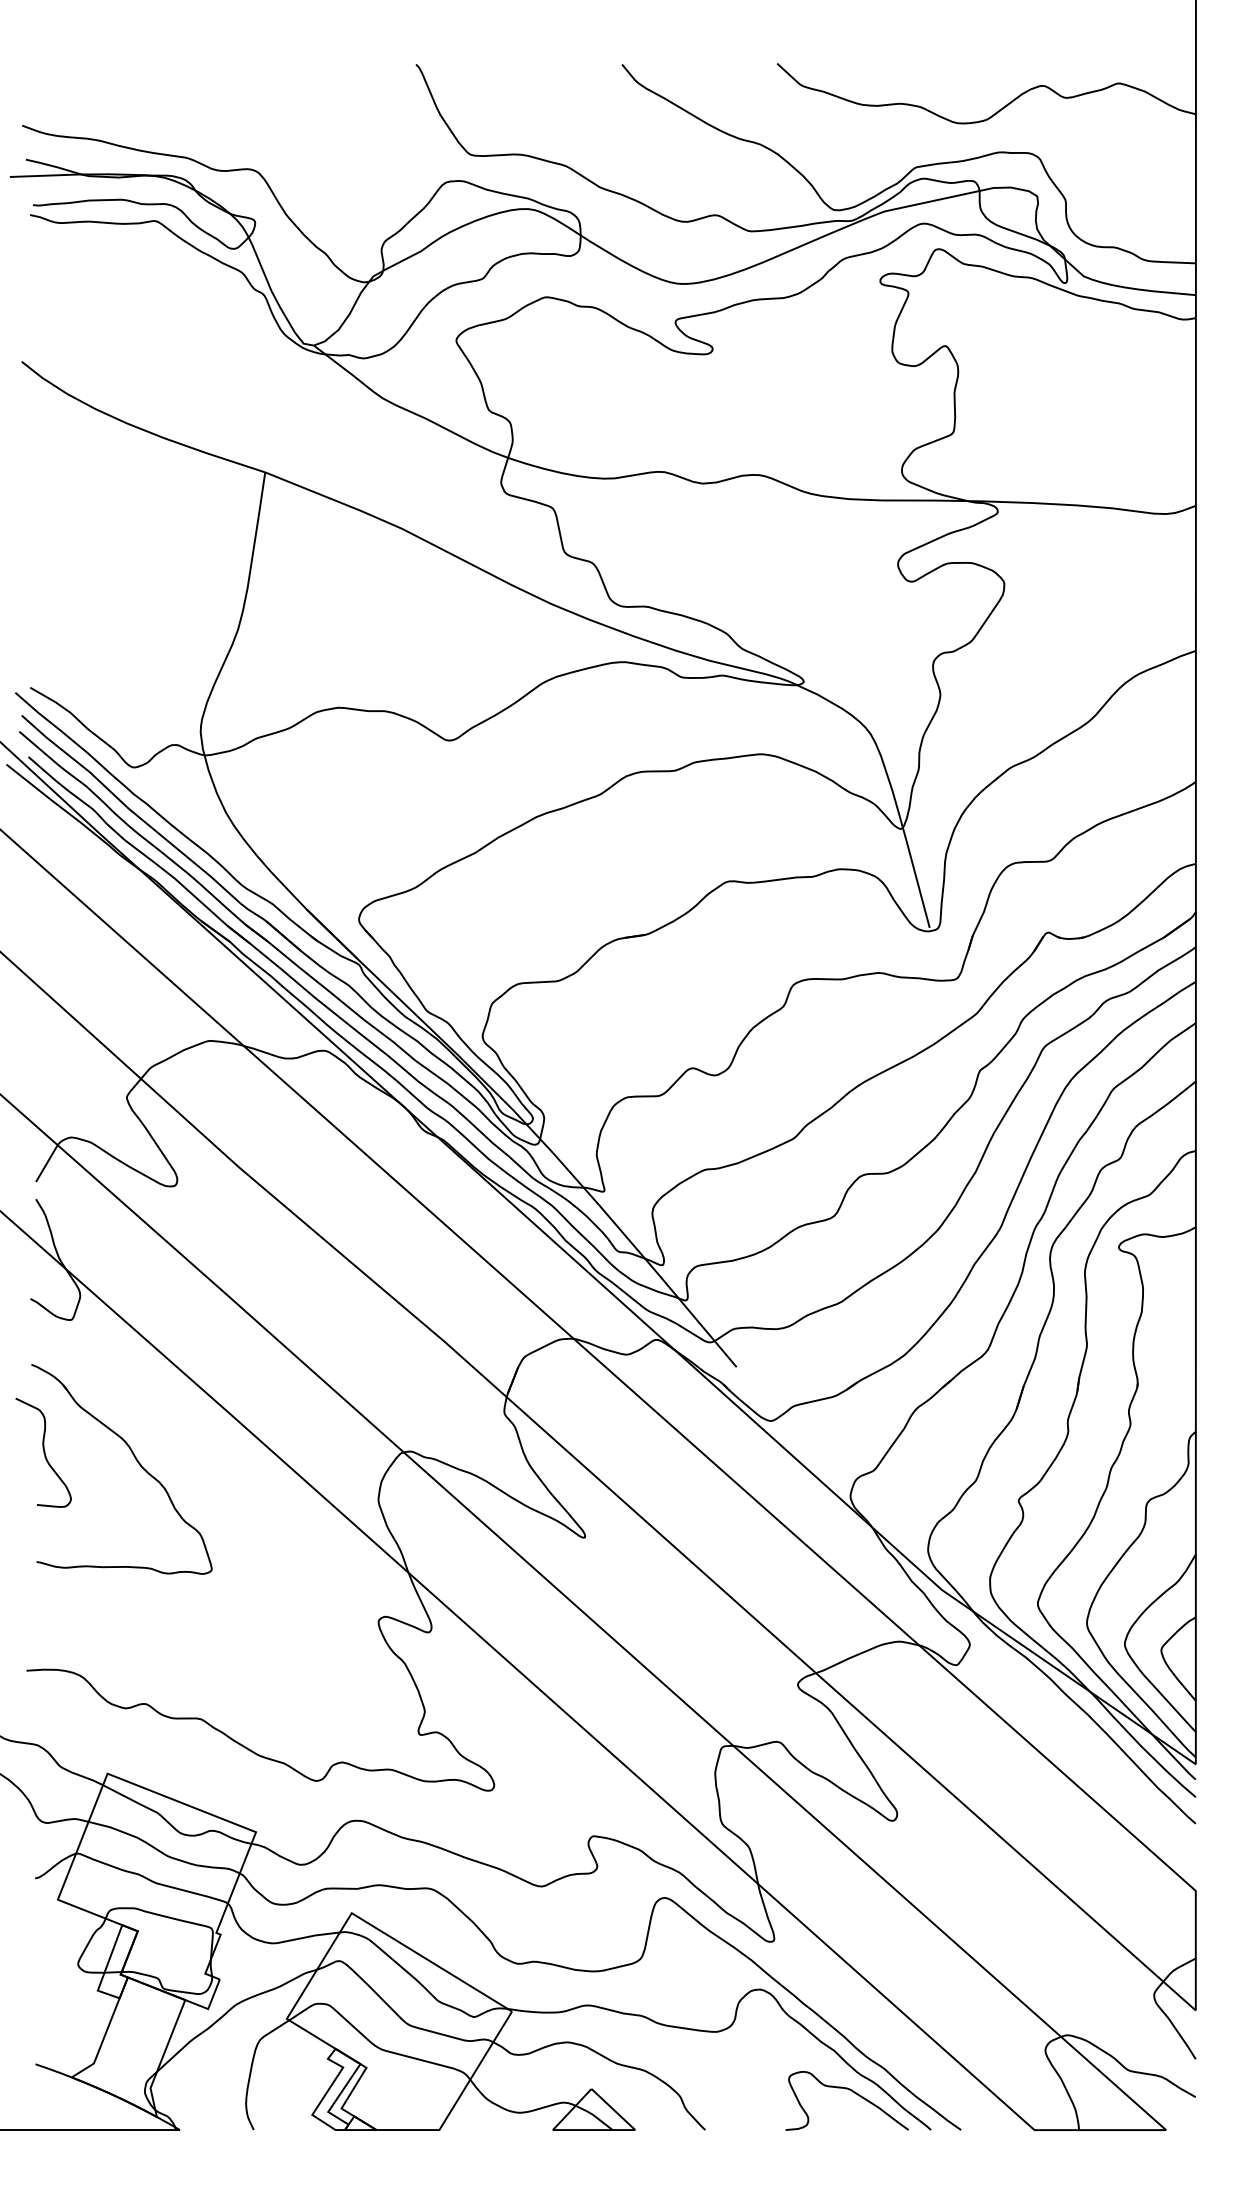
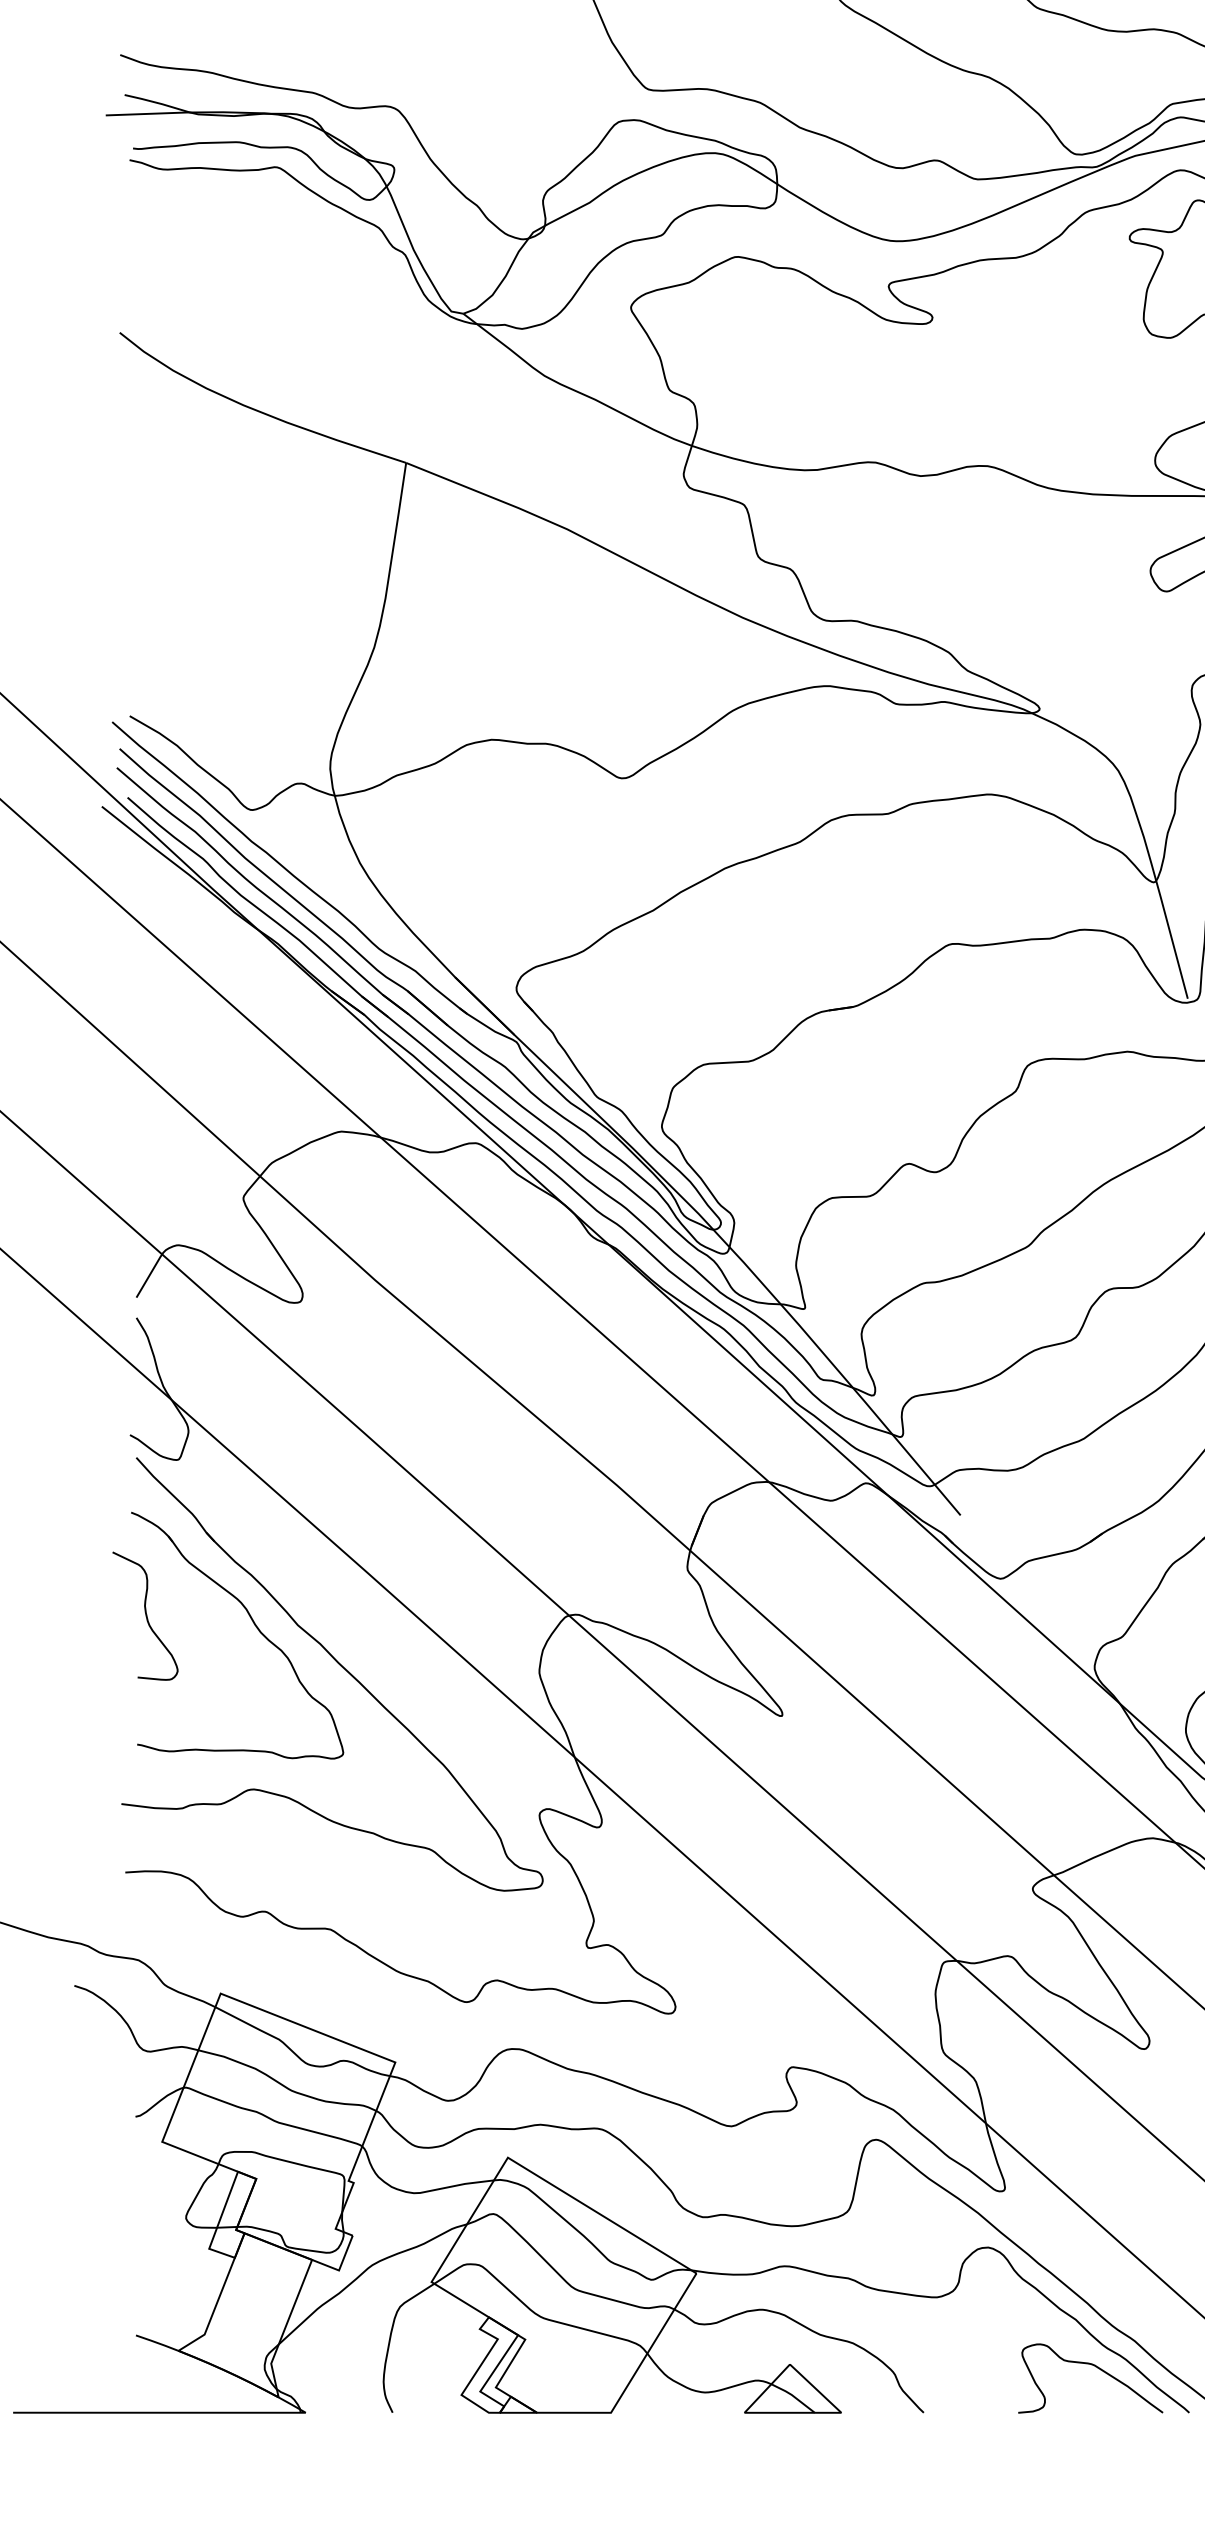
part: (209, 1495) -> (340, 1666), added

